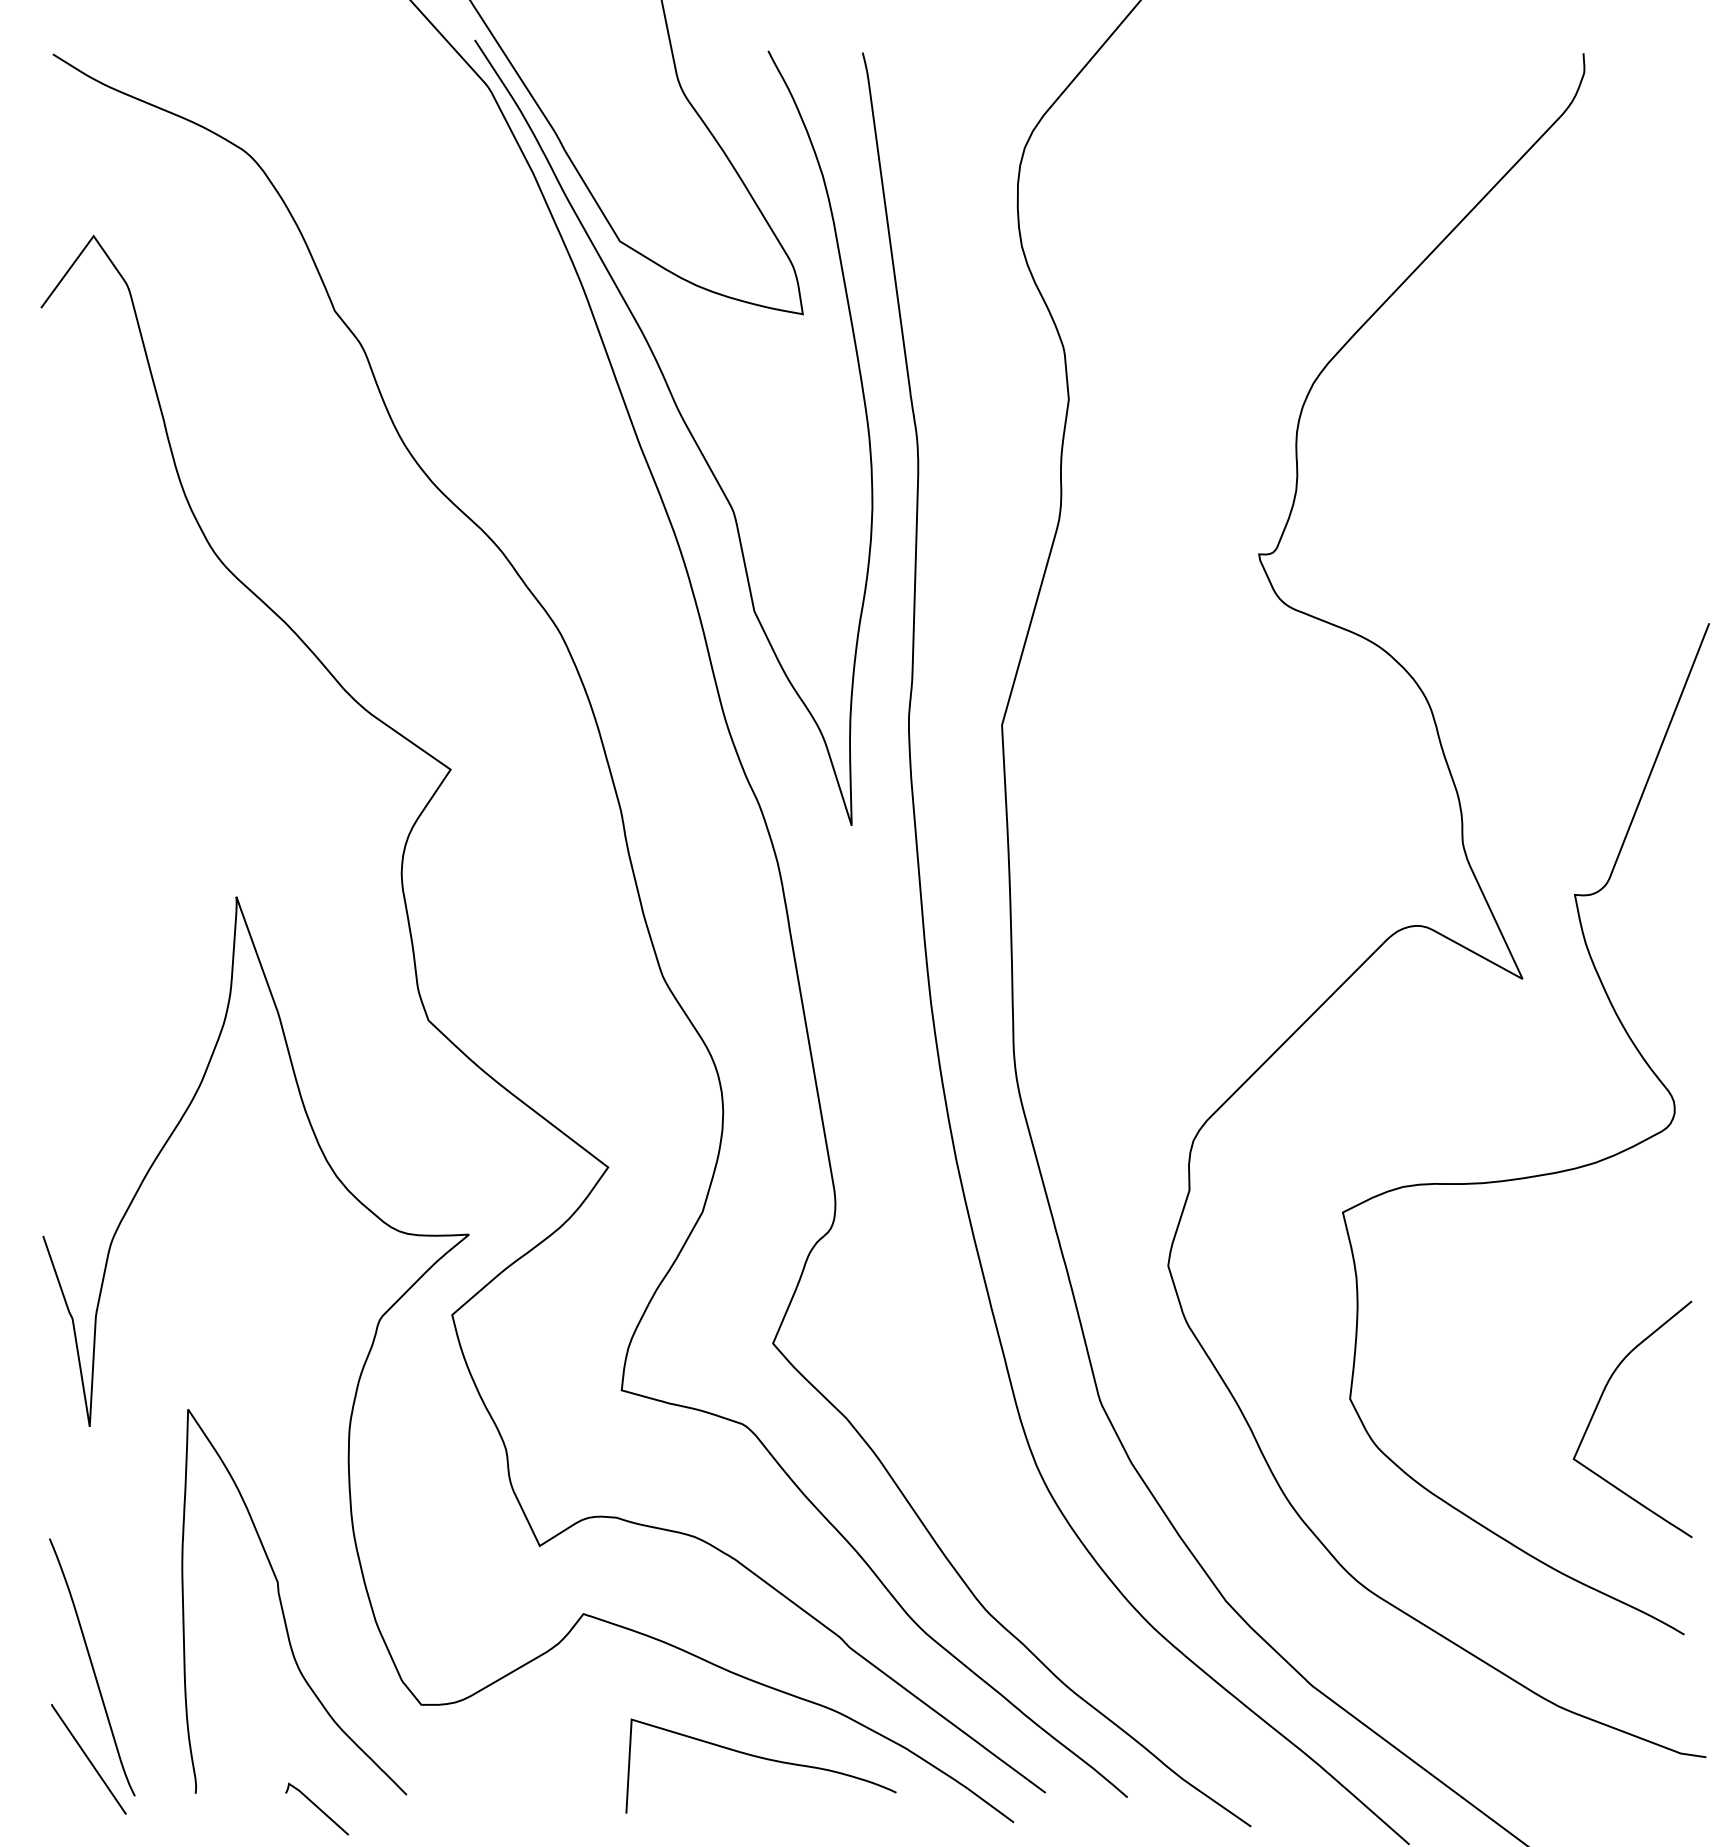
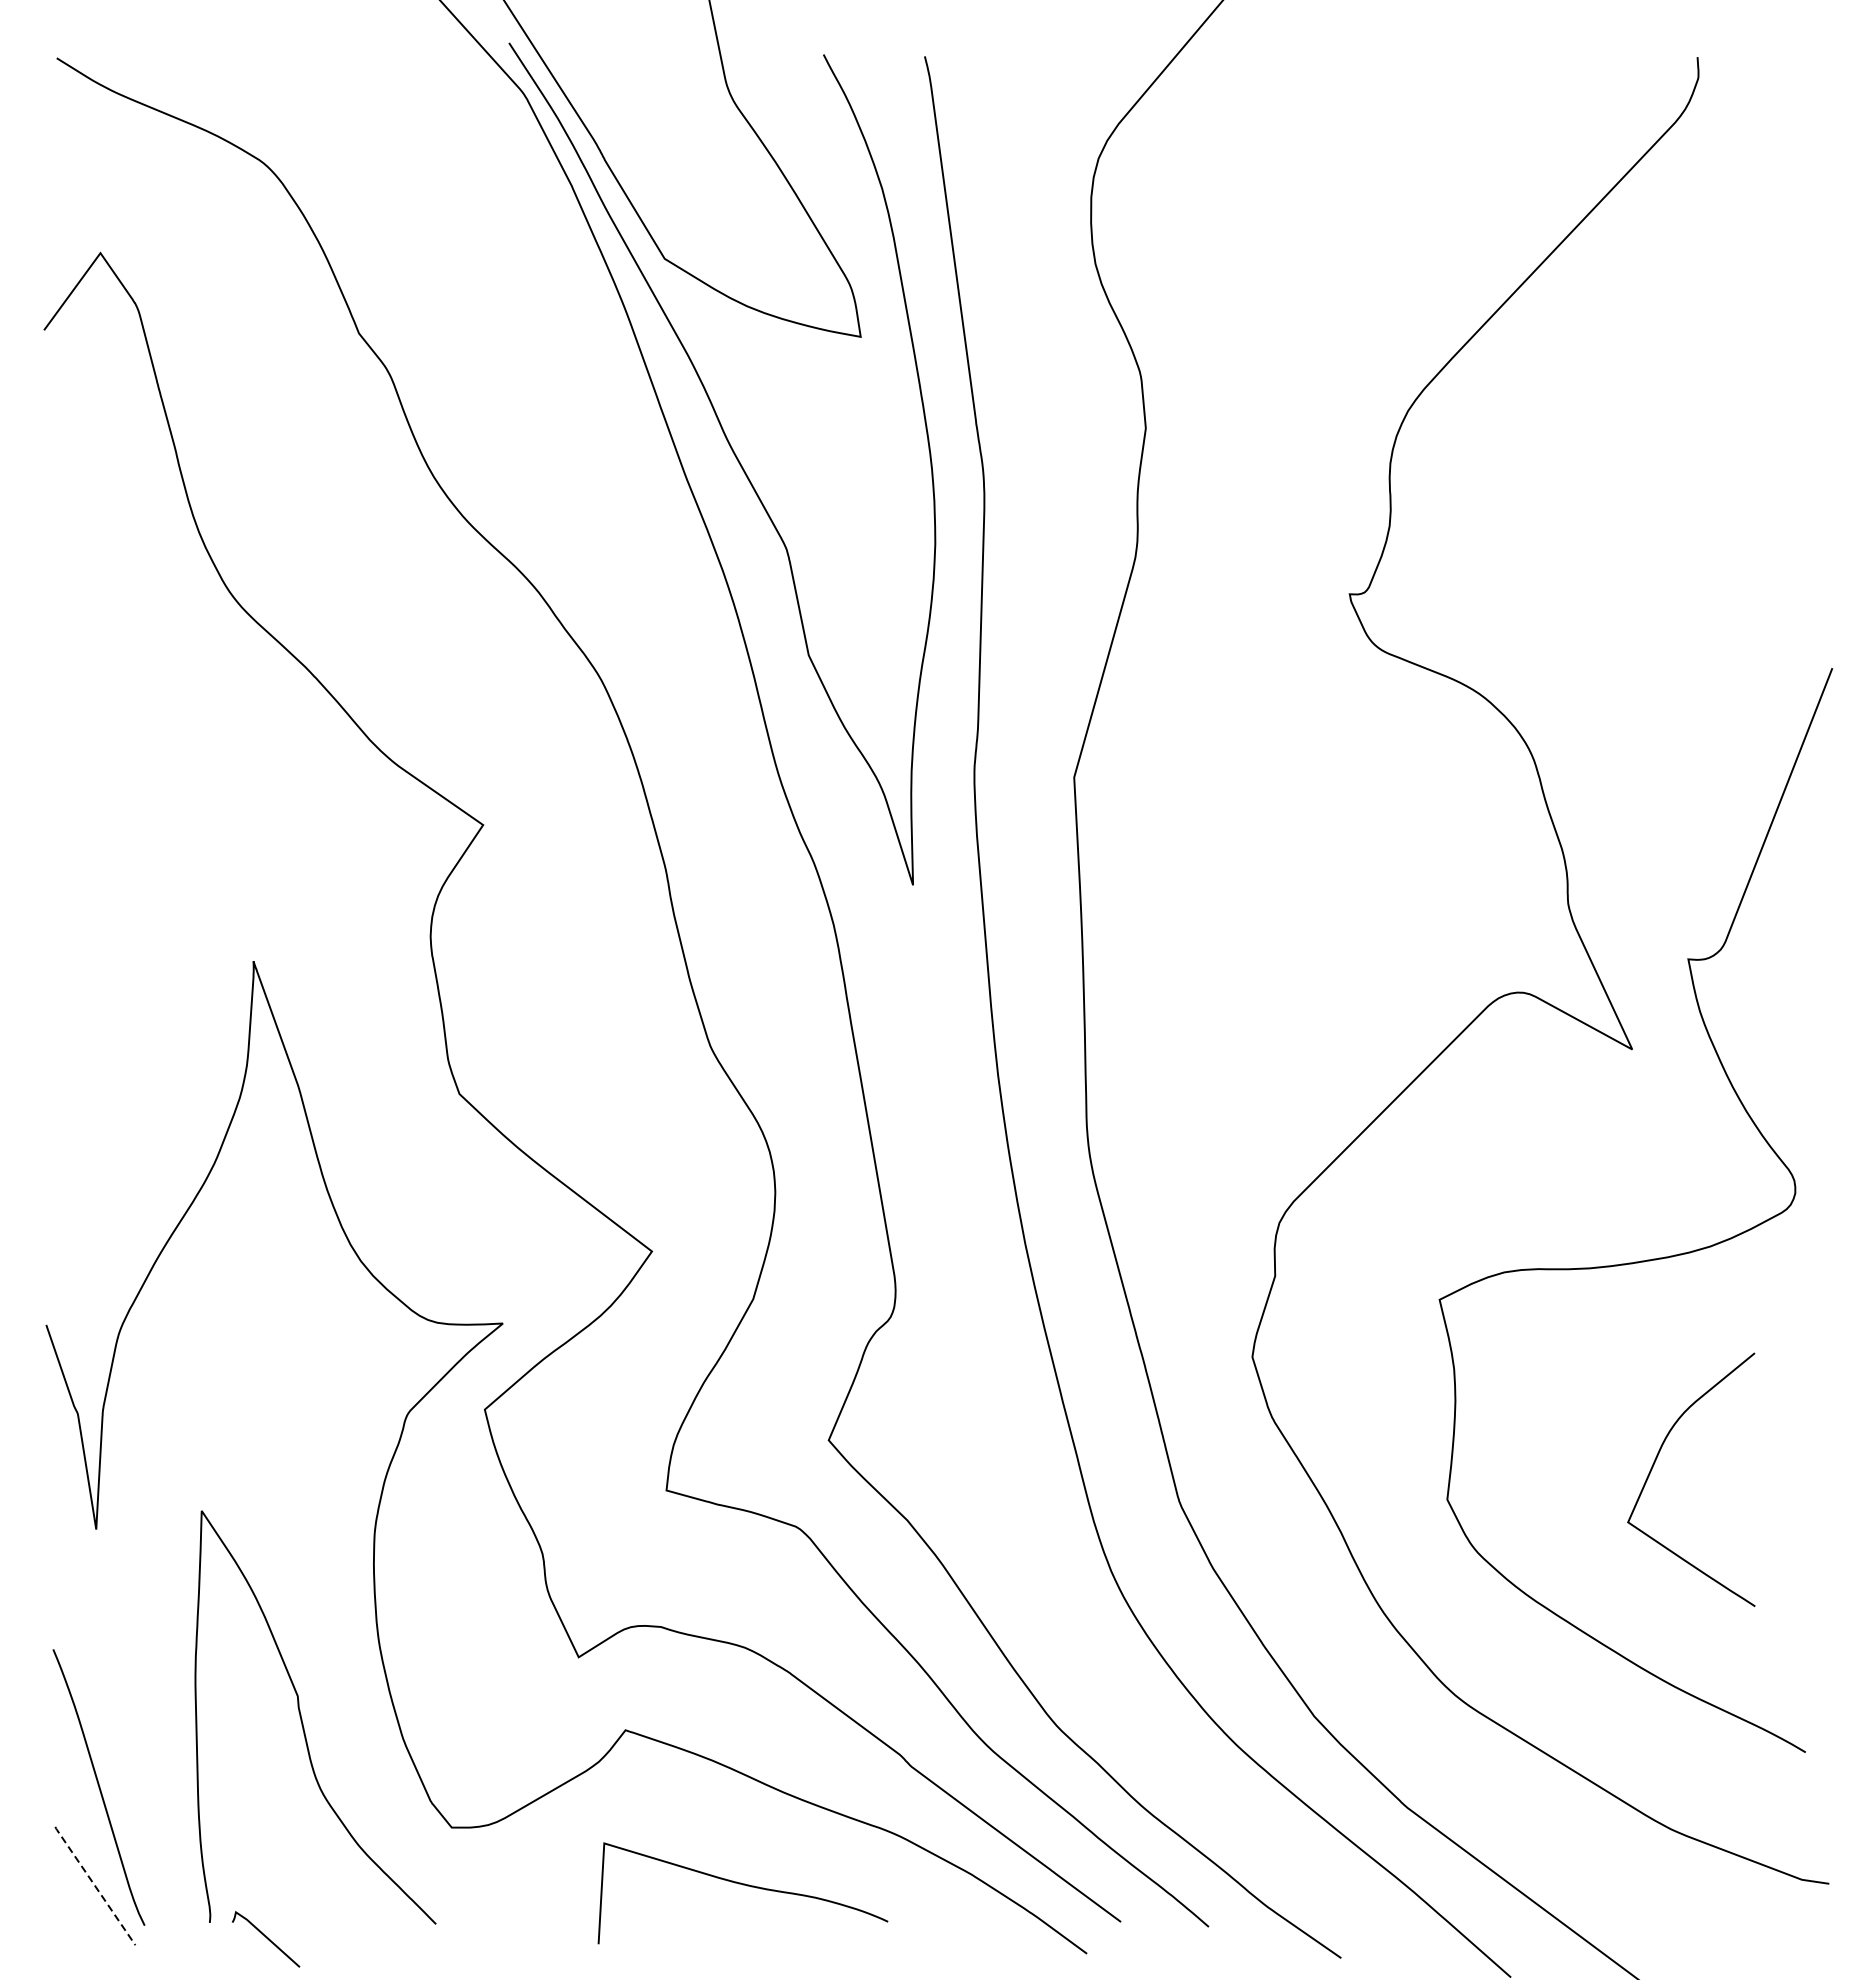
curve: (1599, 1403) -> (1655, 1462), moved
line: (88, 1758) -> (94, 1885), solid -> dashed
curve: (763, 1759) -> (745, 1886), moved
curve: (317, 1808) -> (266, 1938), moved

